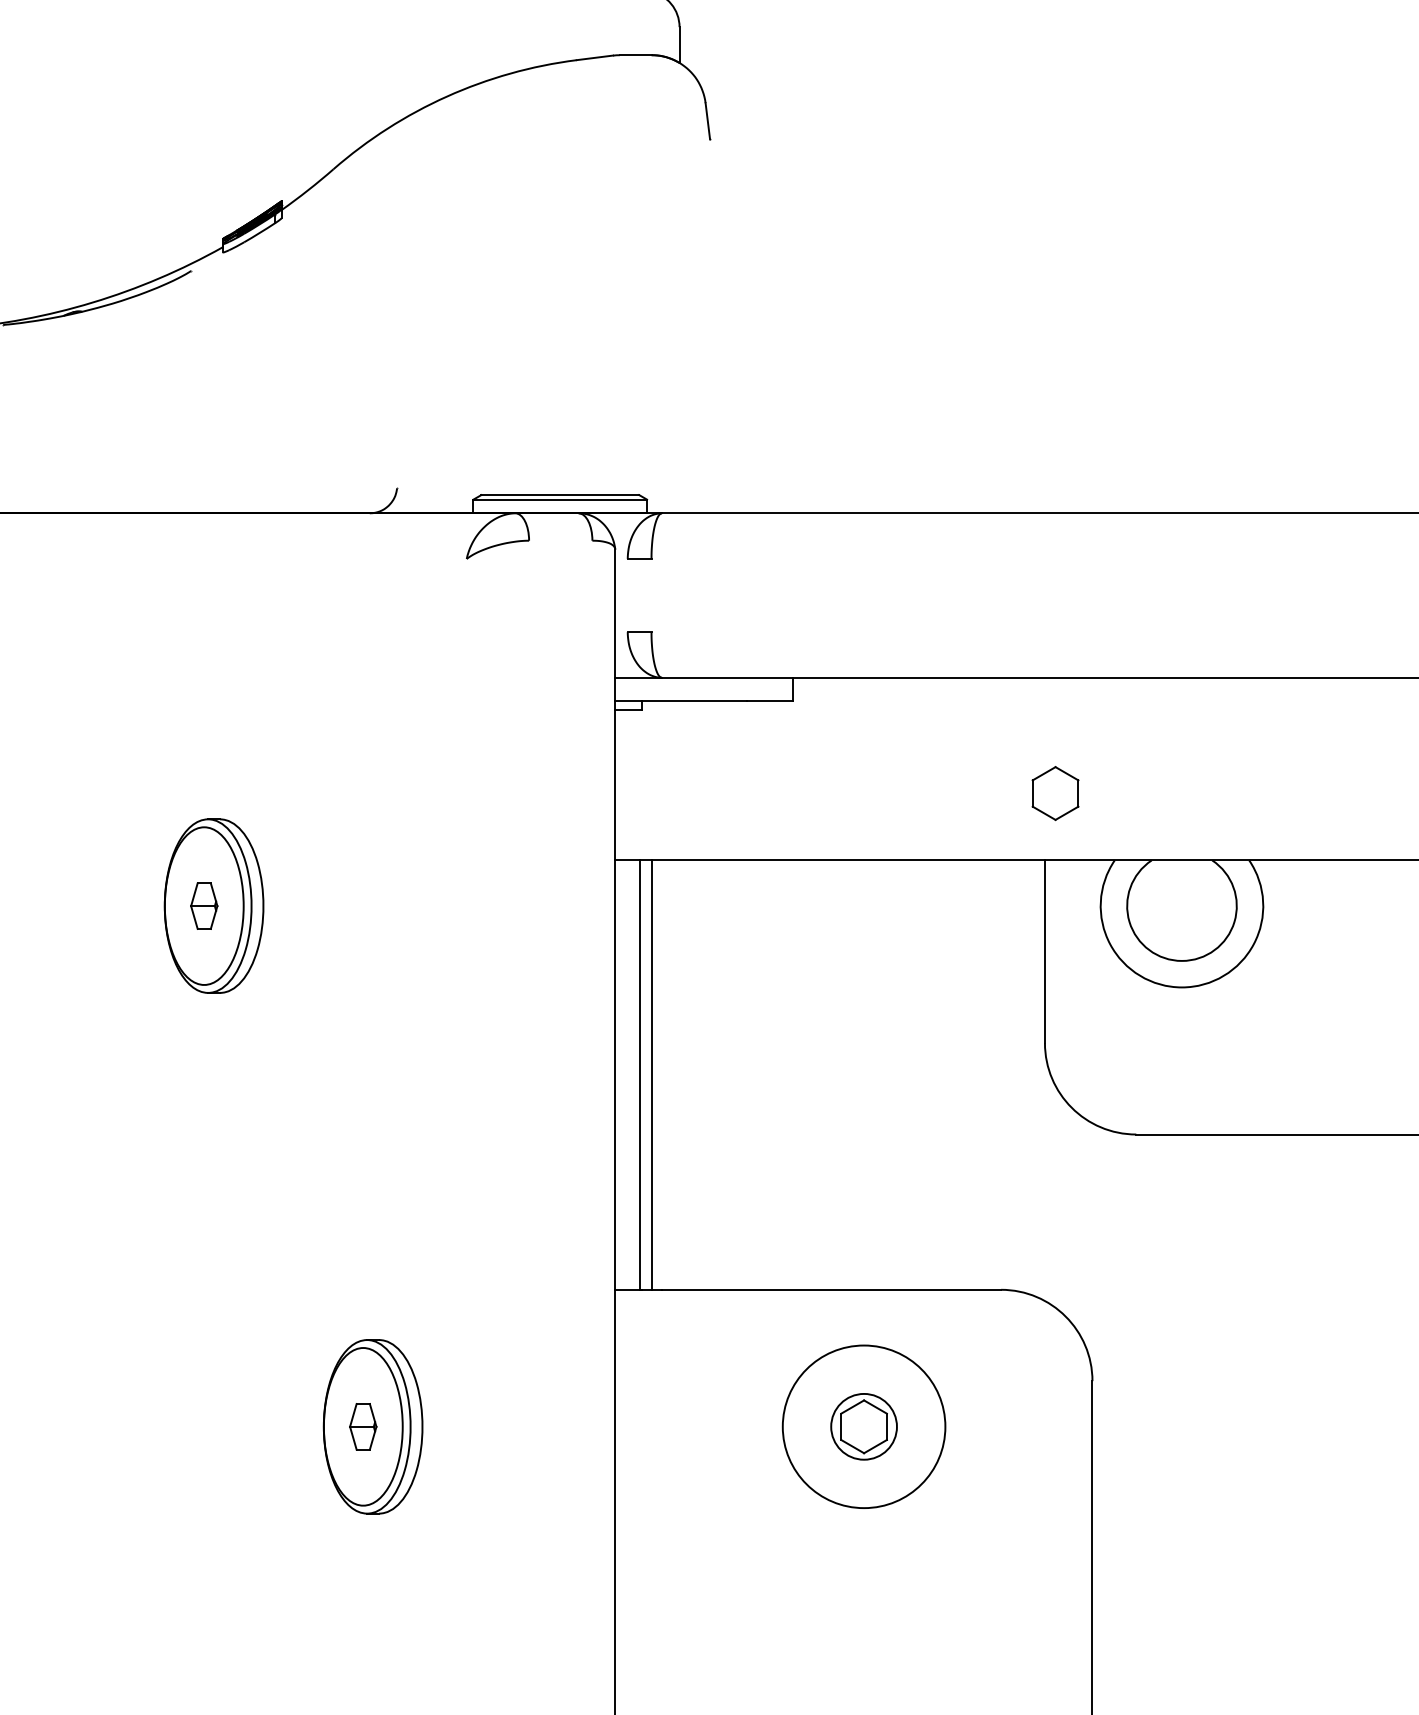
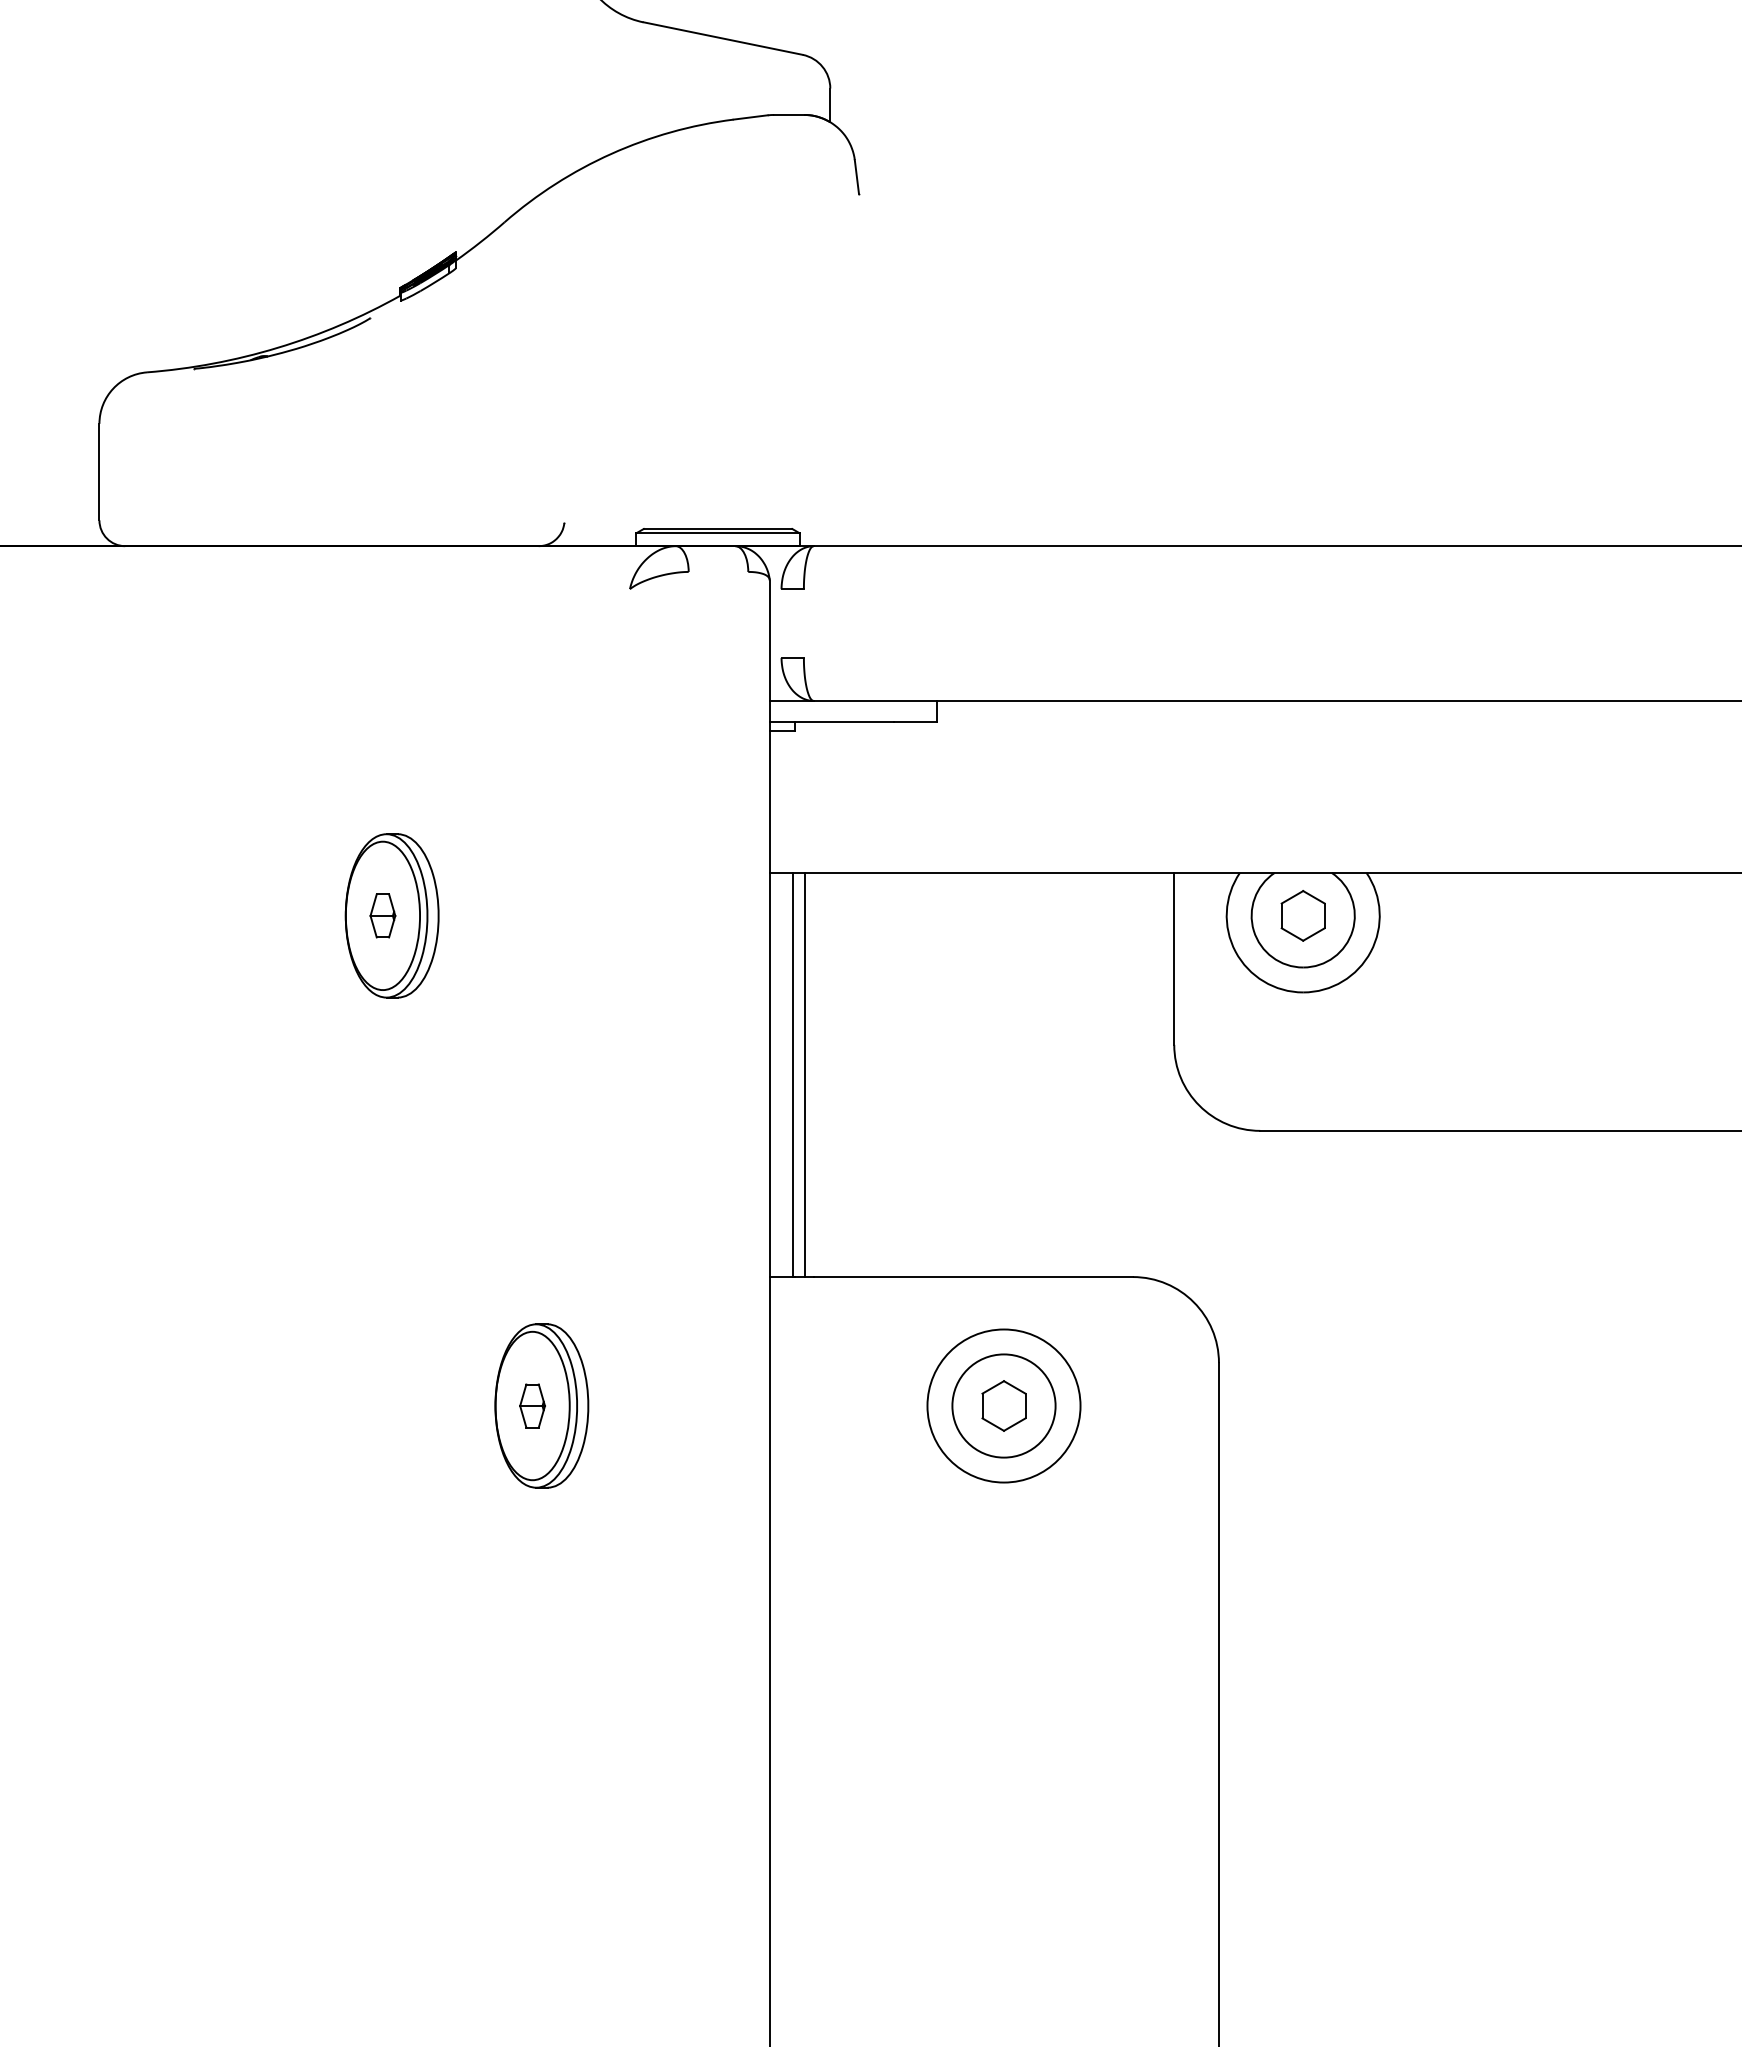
part: (1054, 793) -> (1302, 915), moved
circle: (863, 1426) -> (1003, 1405), size x1.67

